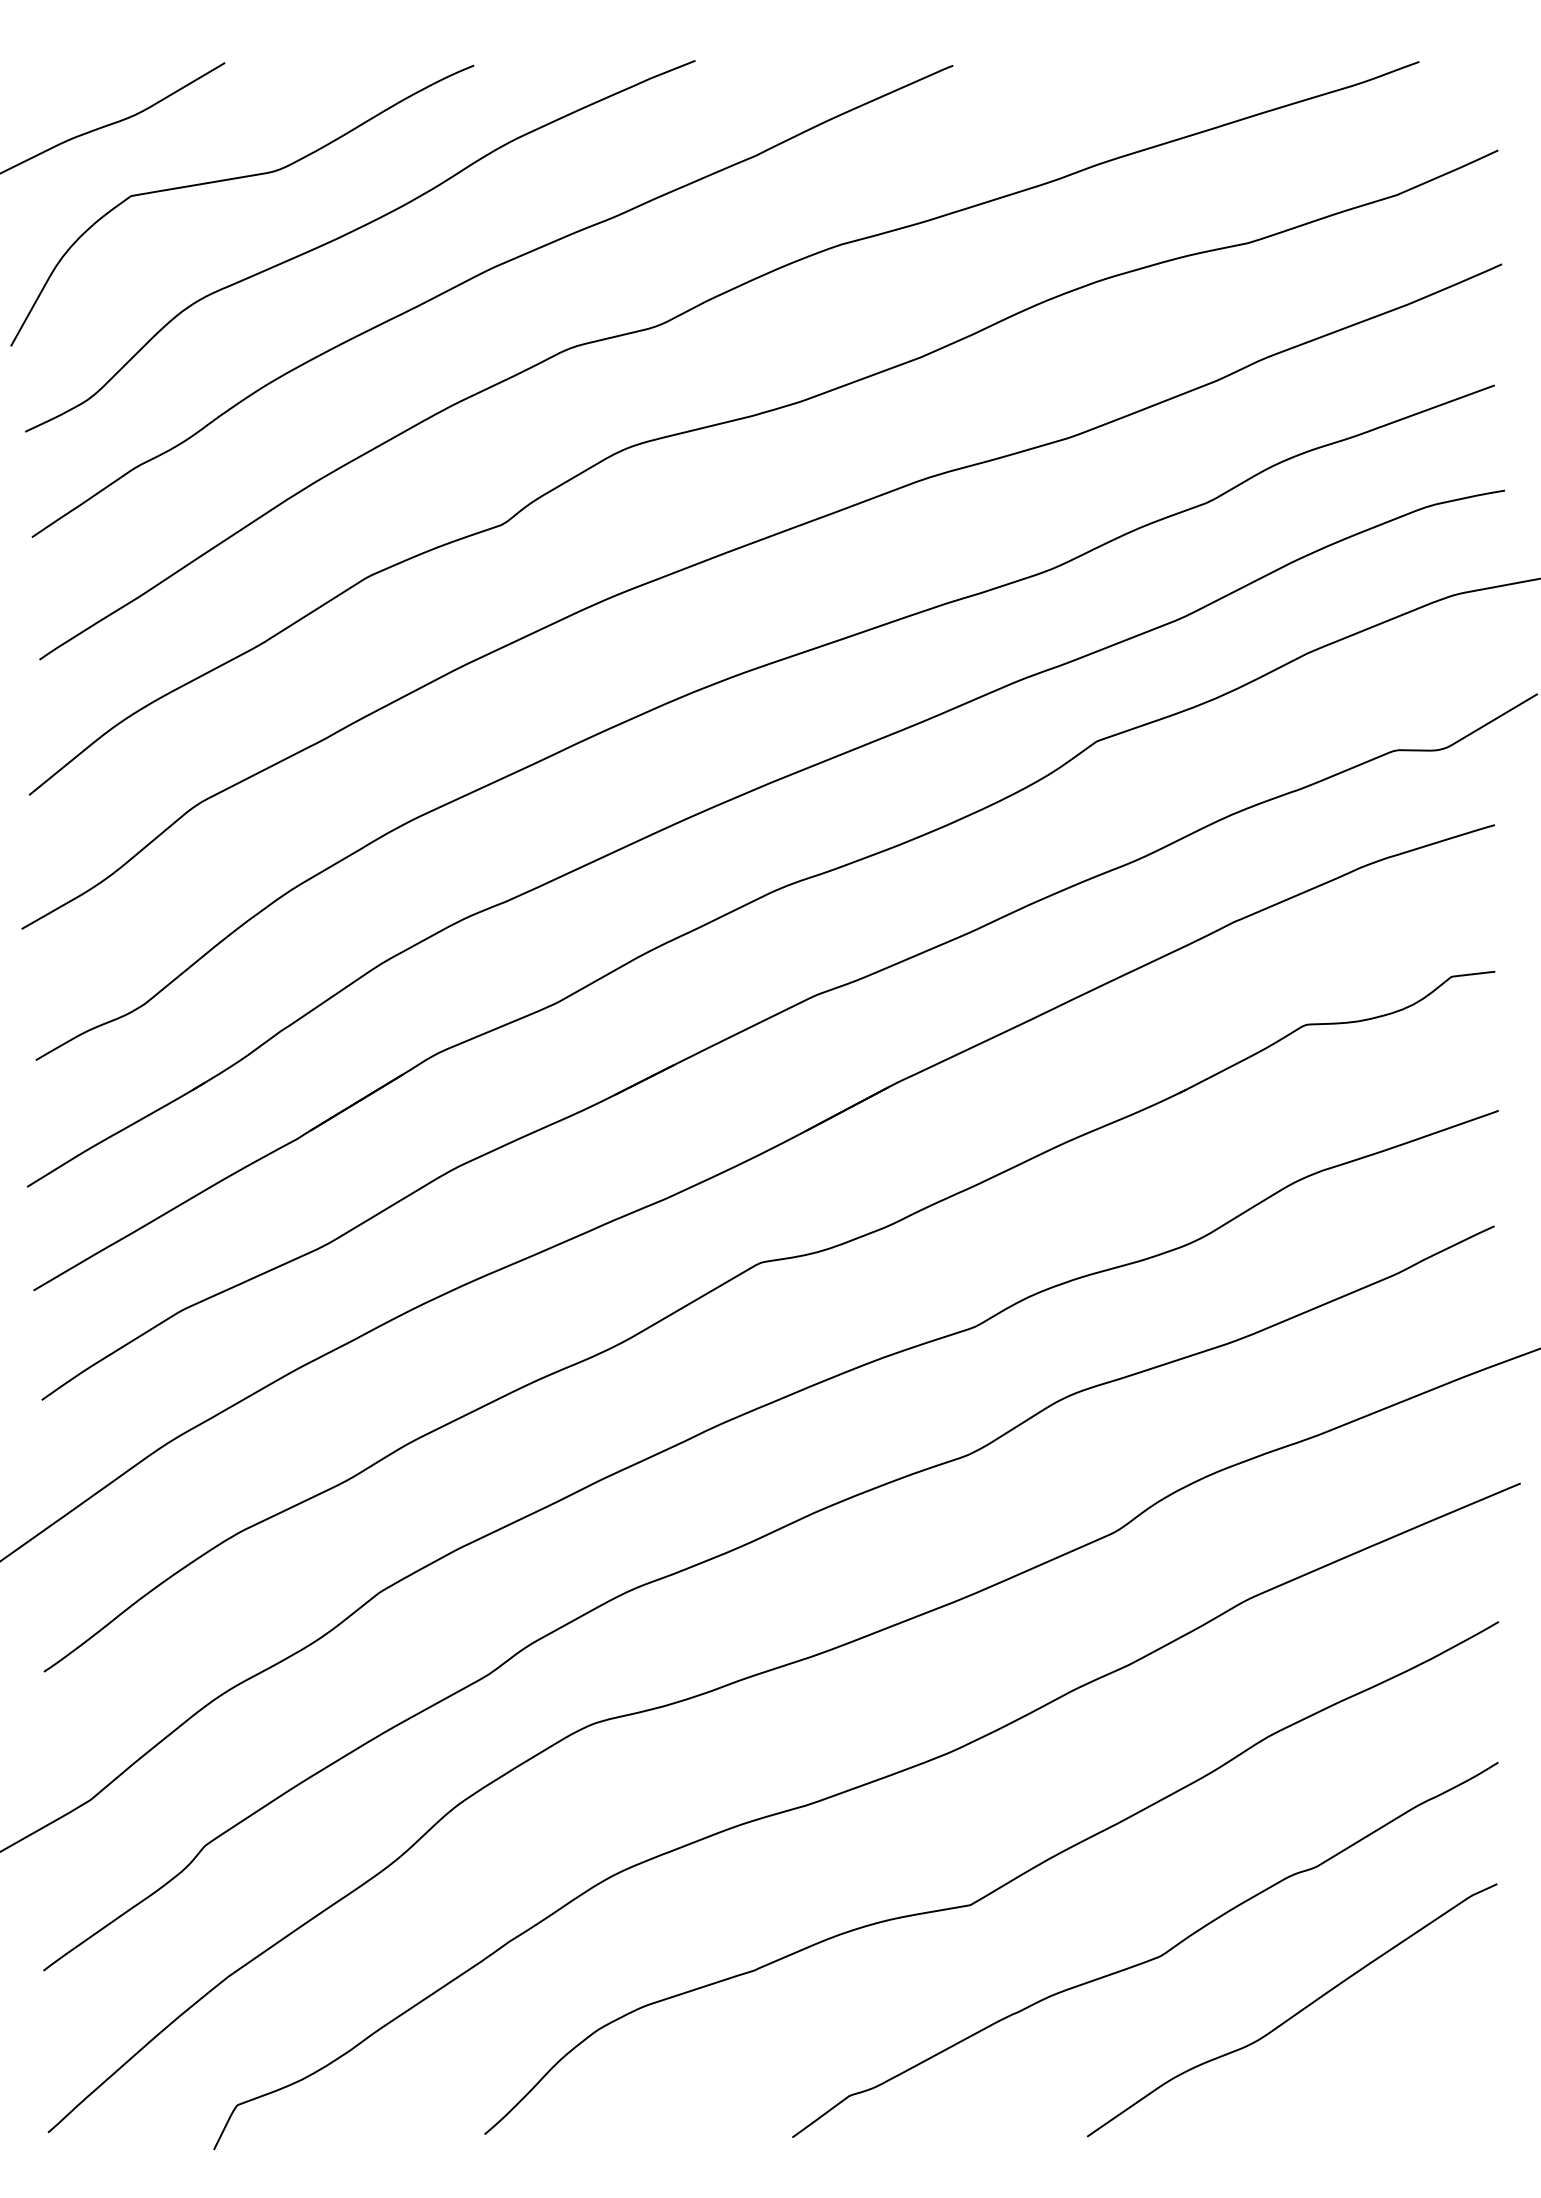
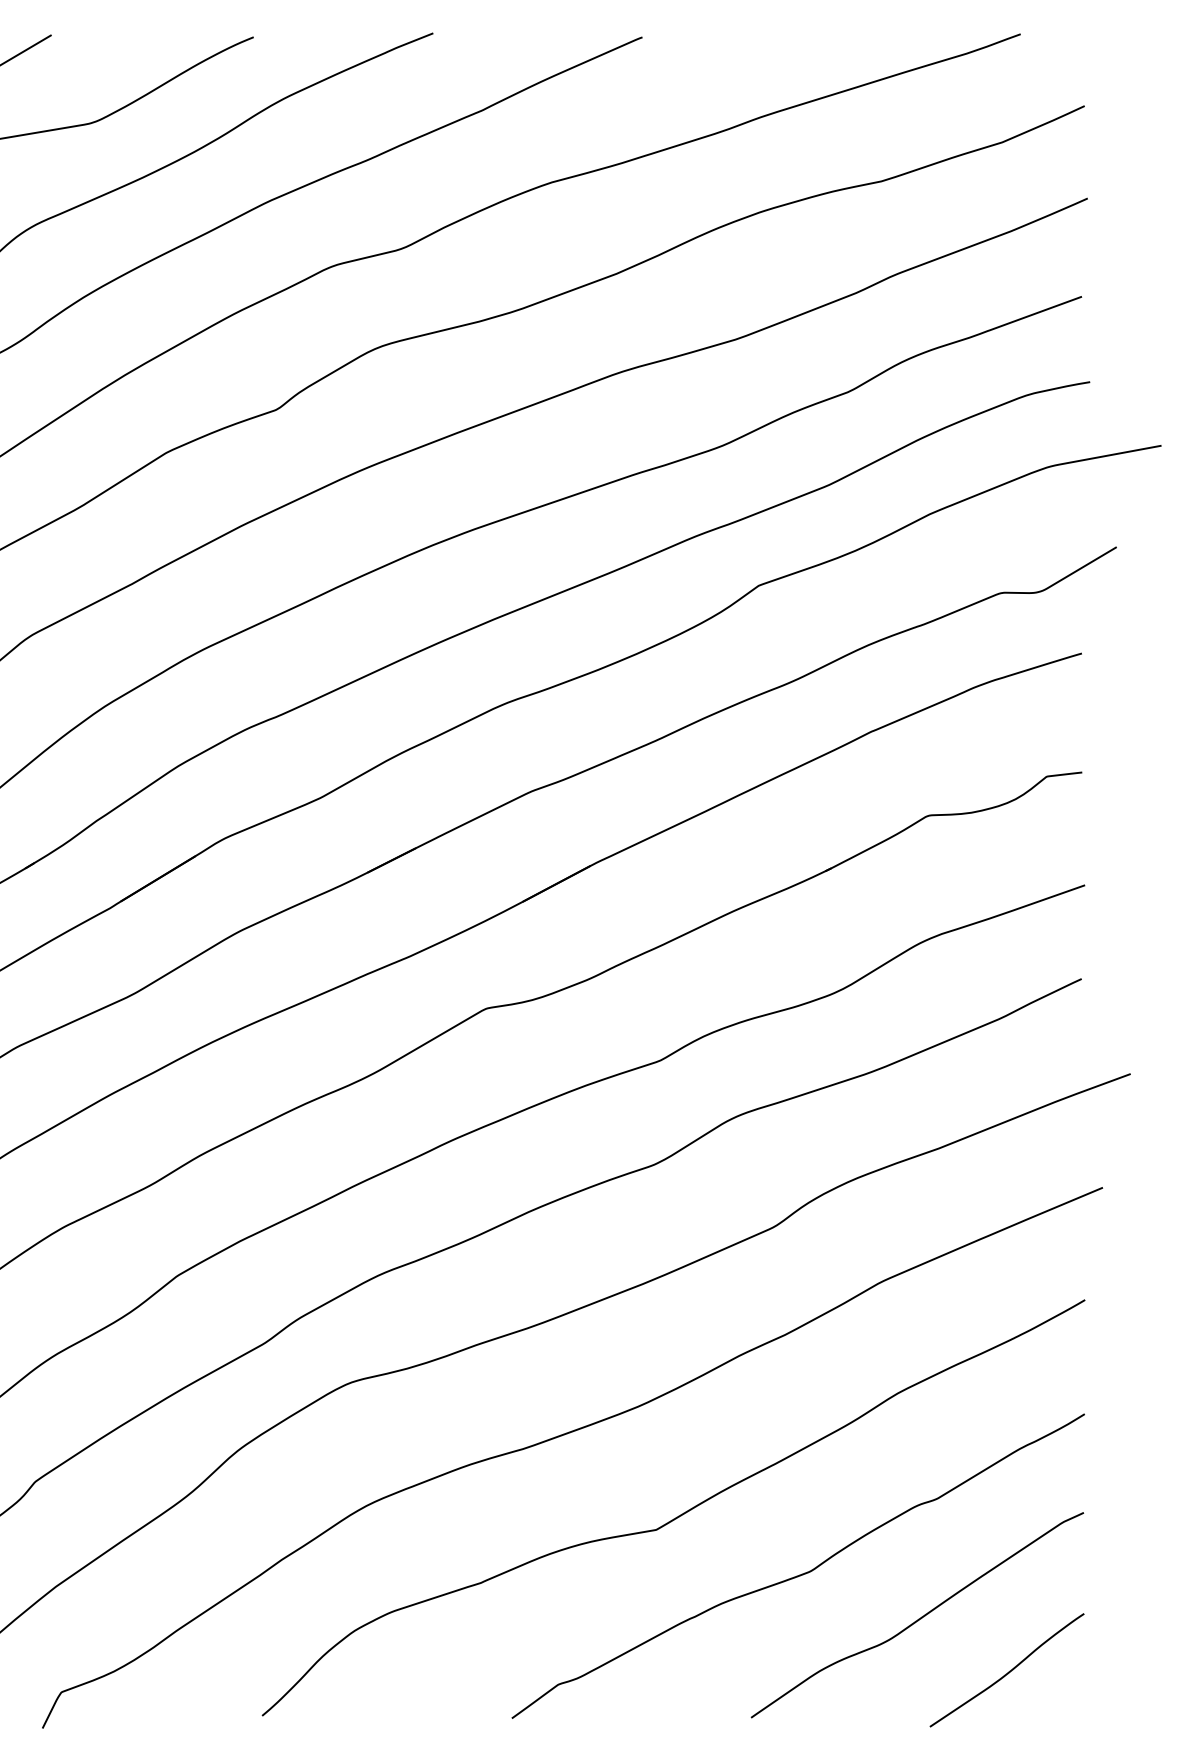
curve: (1403, 2080) -> (1007, 1672), added

